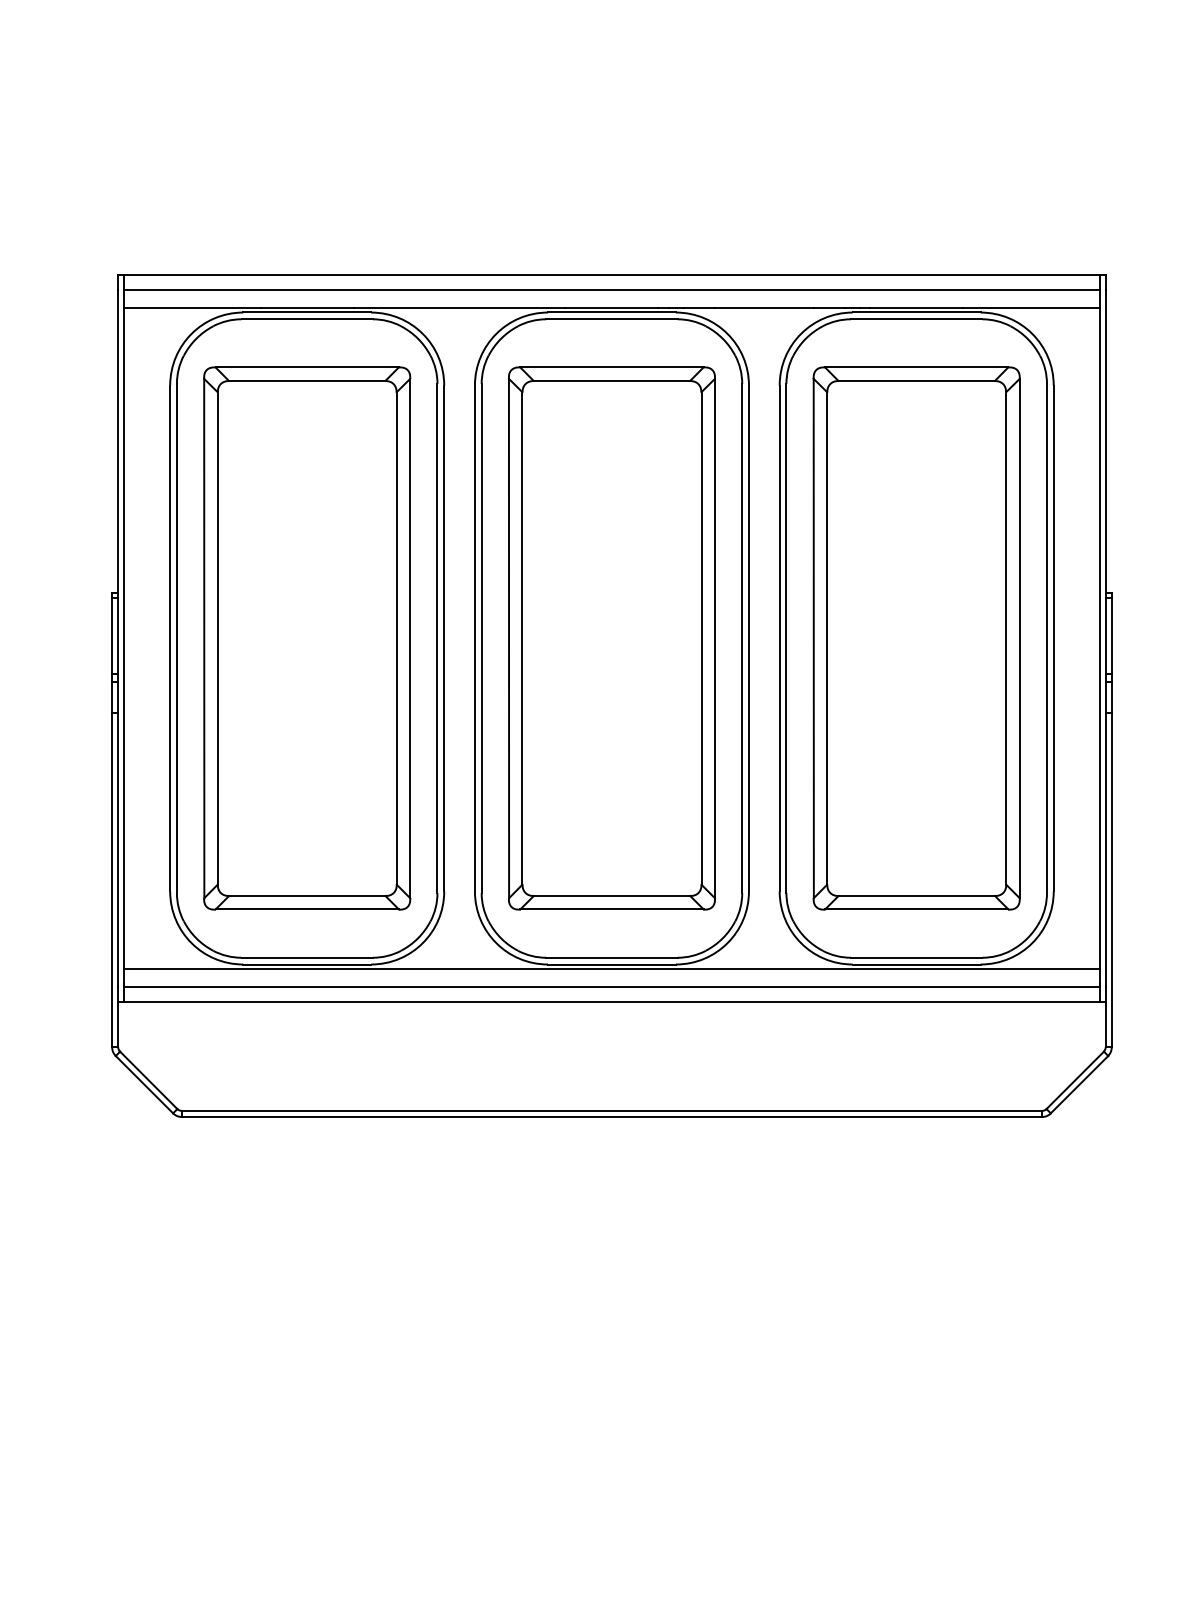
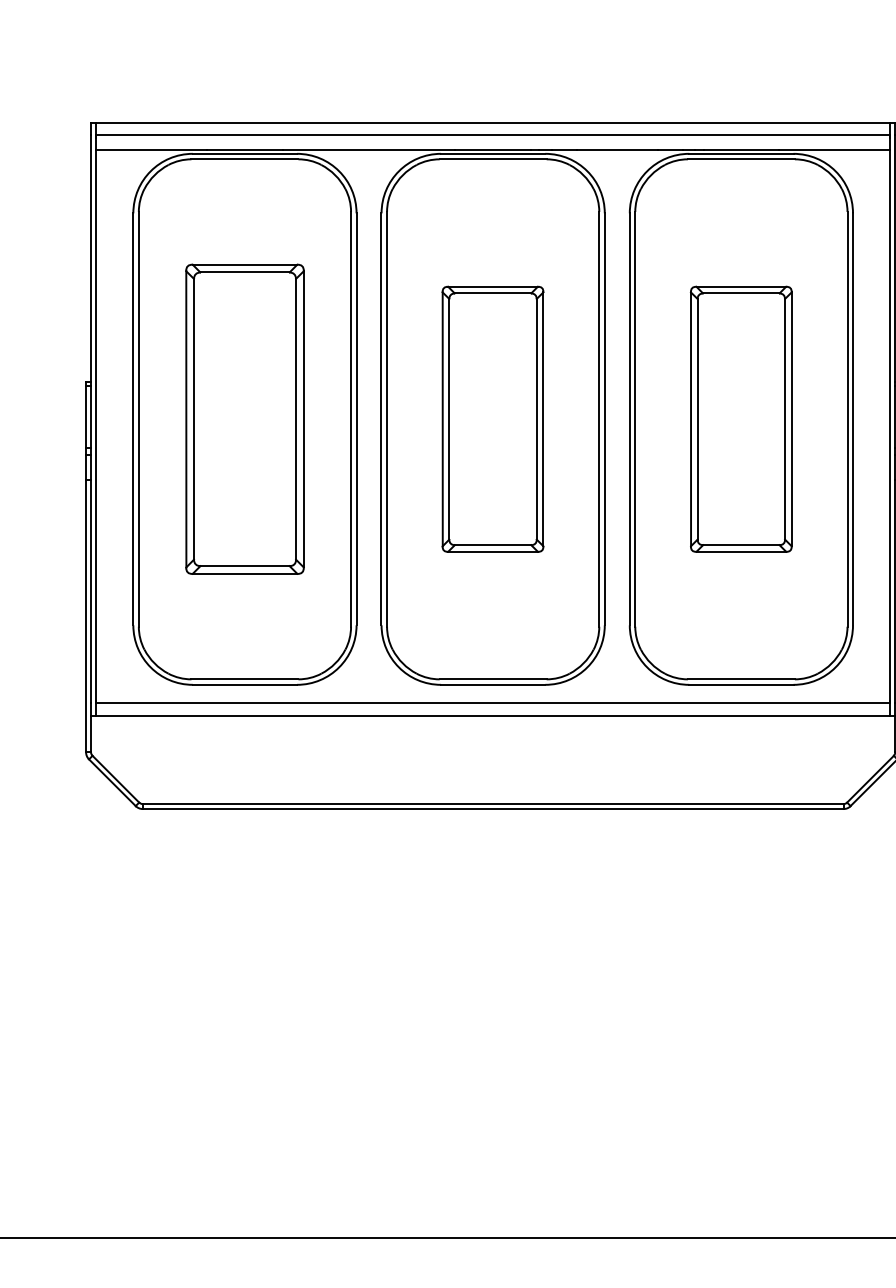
part: (307, 638) -> (245, 419), size x0.7
part: (611, 638) -> (492, 419), size x0.6
part: (916, 638) -> (741, 419), size x0.6
line: (611, 968) -> (492, 688), removed

